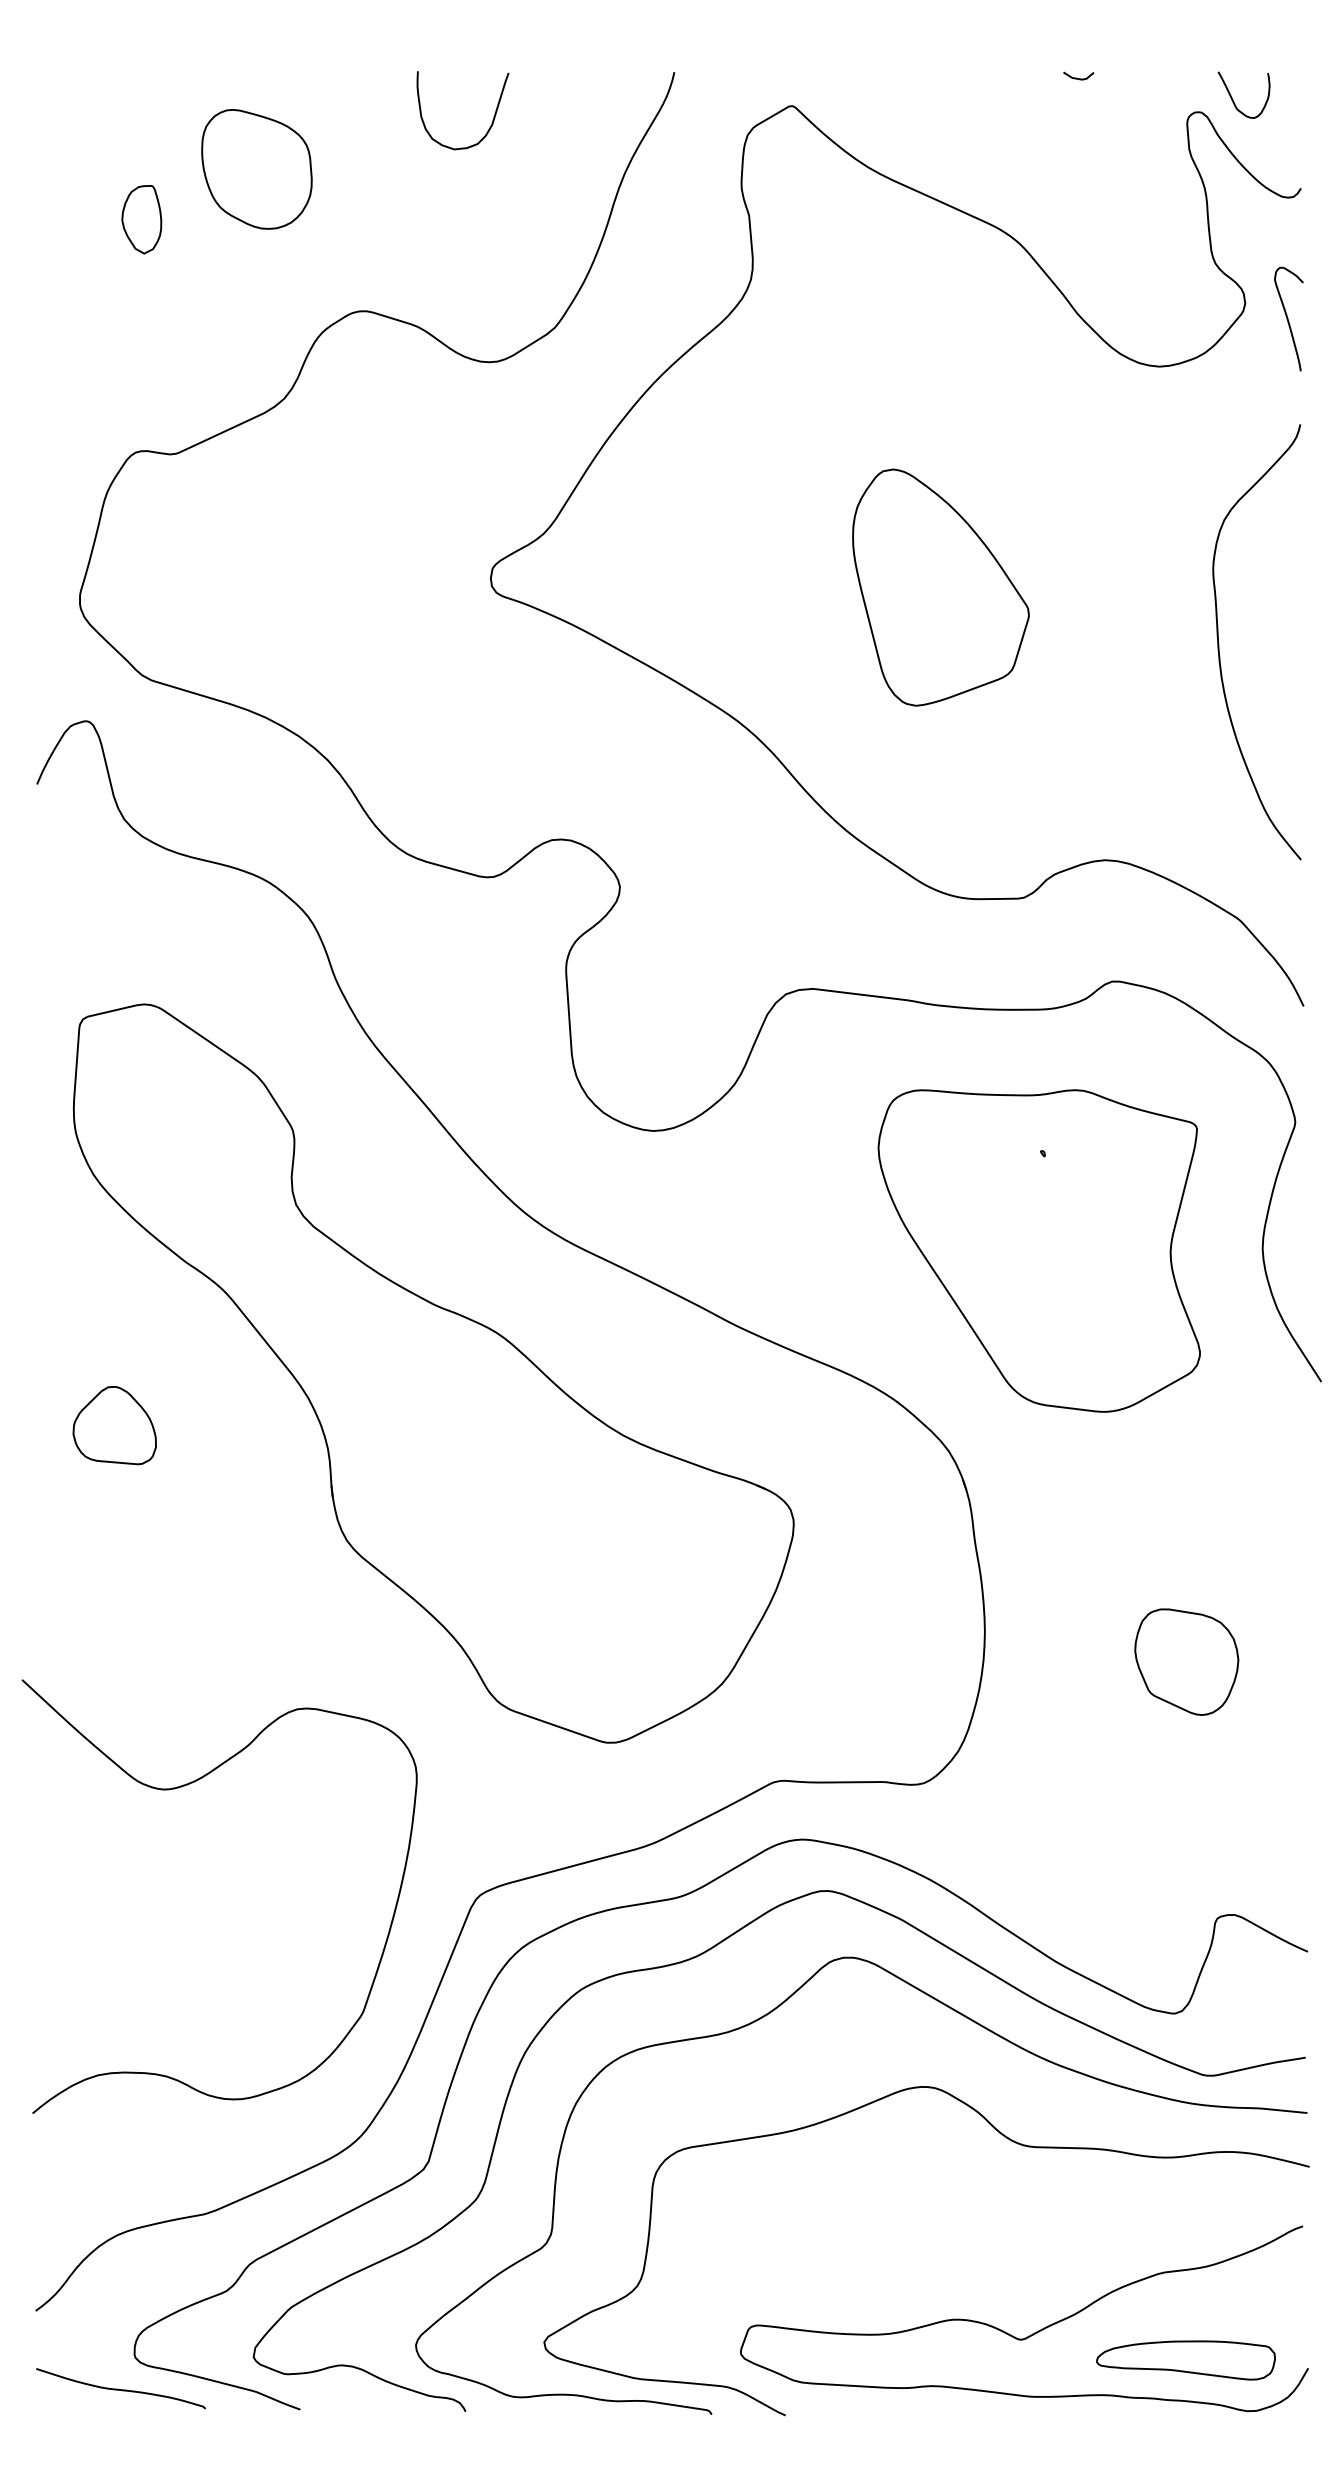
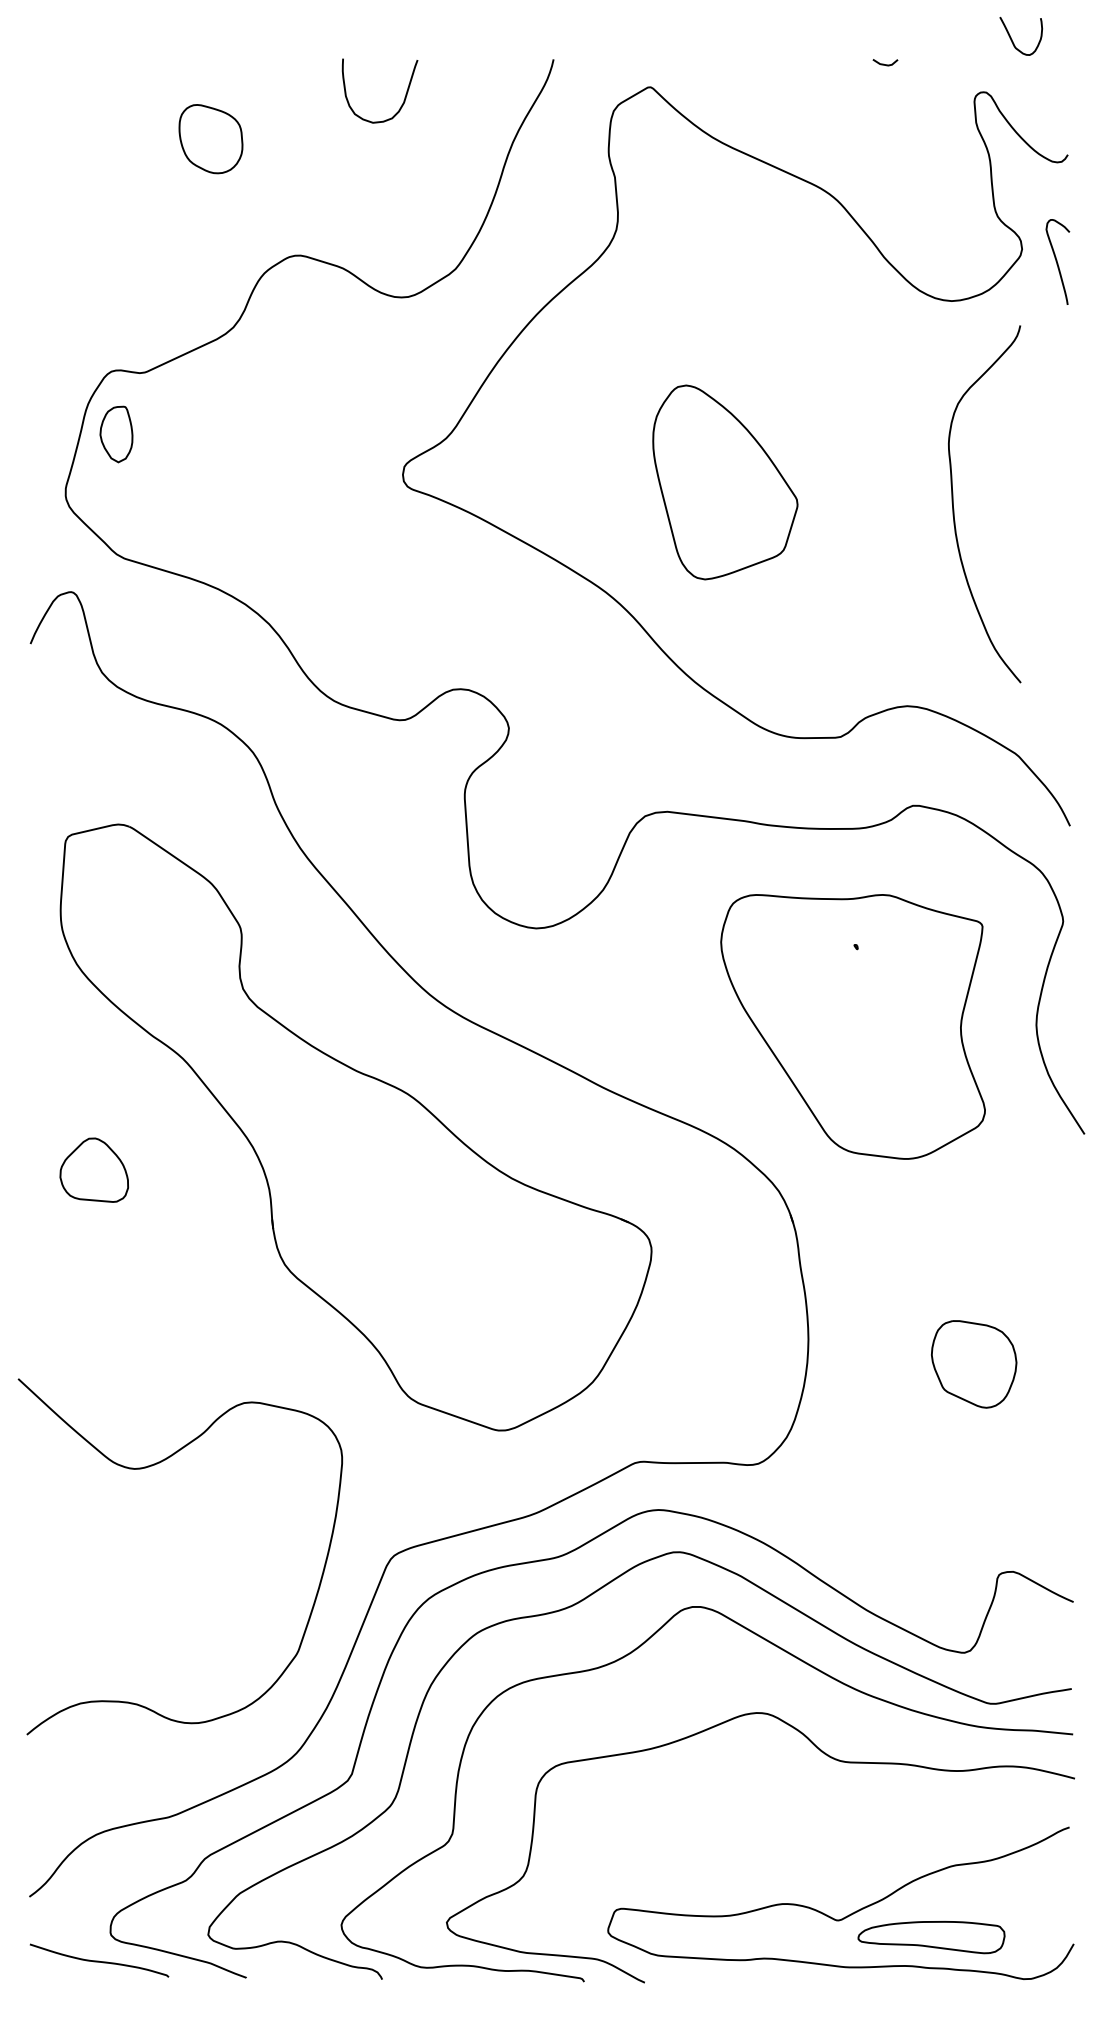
curve: (1234, 101) -> (1013, 41), moved
part: (256, 168) -> (210, 138), size x0.7
part: (141, 219) -> (116, 434), moved
part: (941, 587) -> (725, 482), moved
curve: (1220, 648) -> (954, 509), moved
part: (1185, 2360) -> (931, 1937), moved

